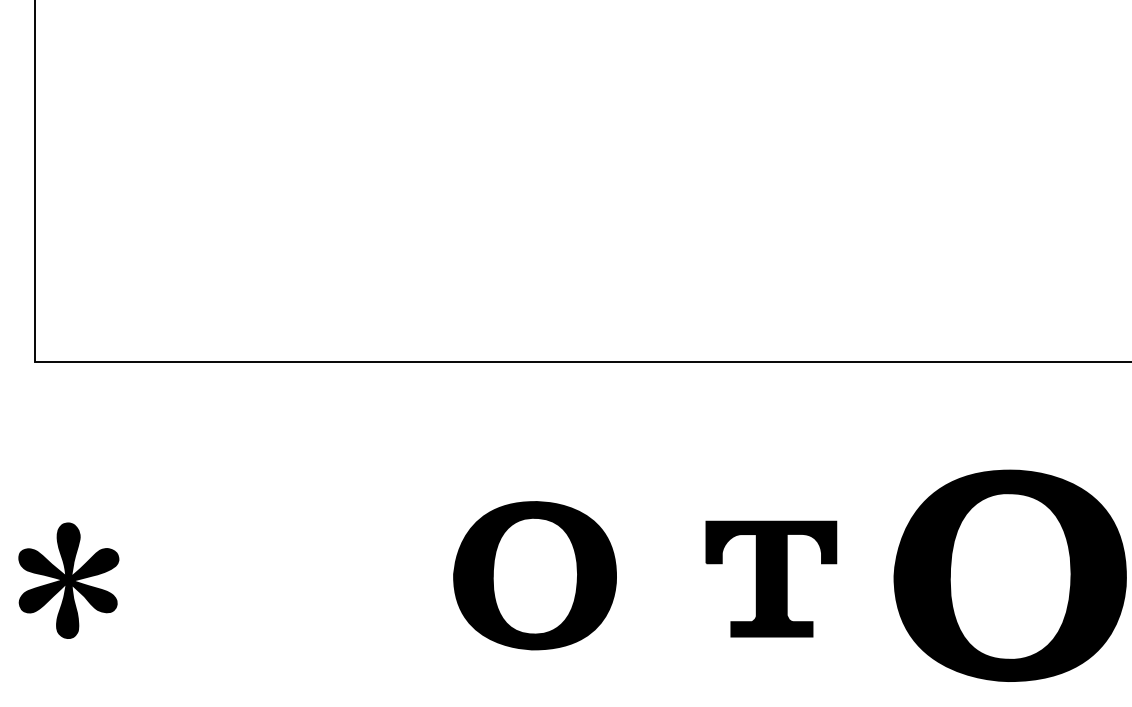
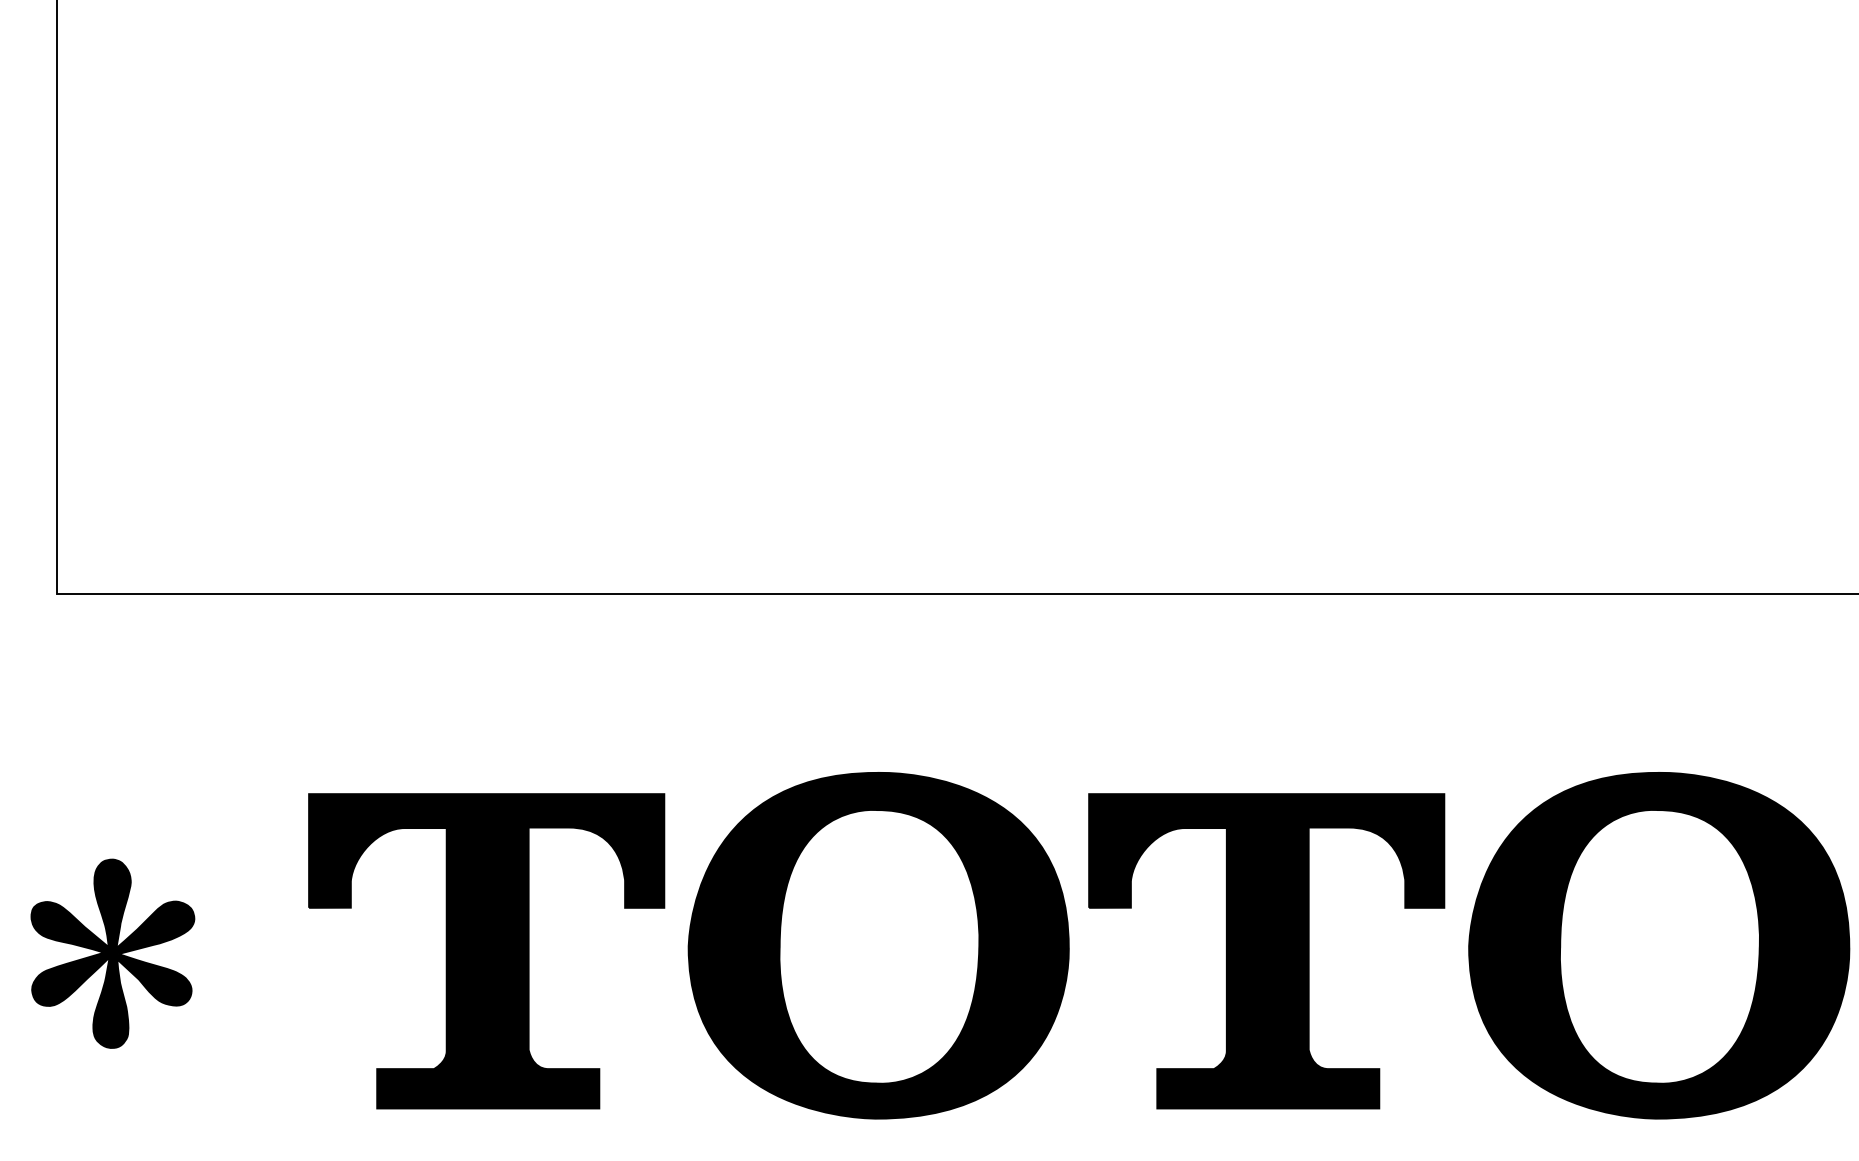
part: (534, 575) -> (877, 945), size x1.43
part: (296, 578) -> (486, 950), added
part: (771, 578) -> (1267, 950), size x1.67

